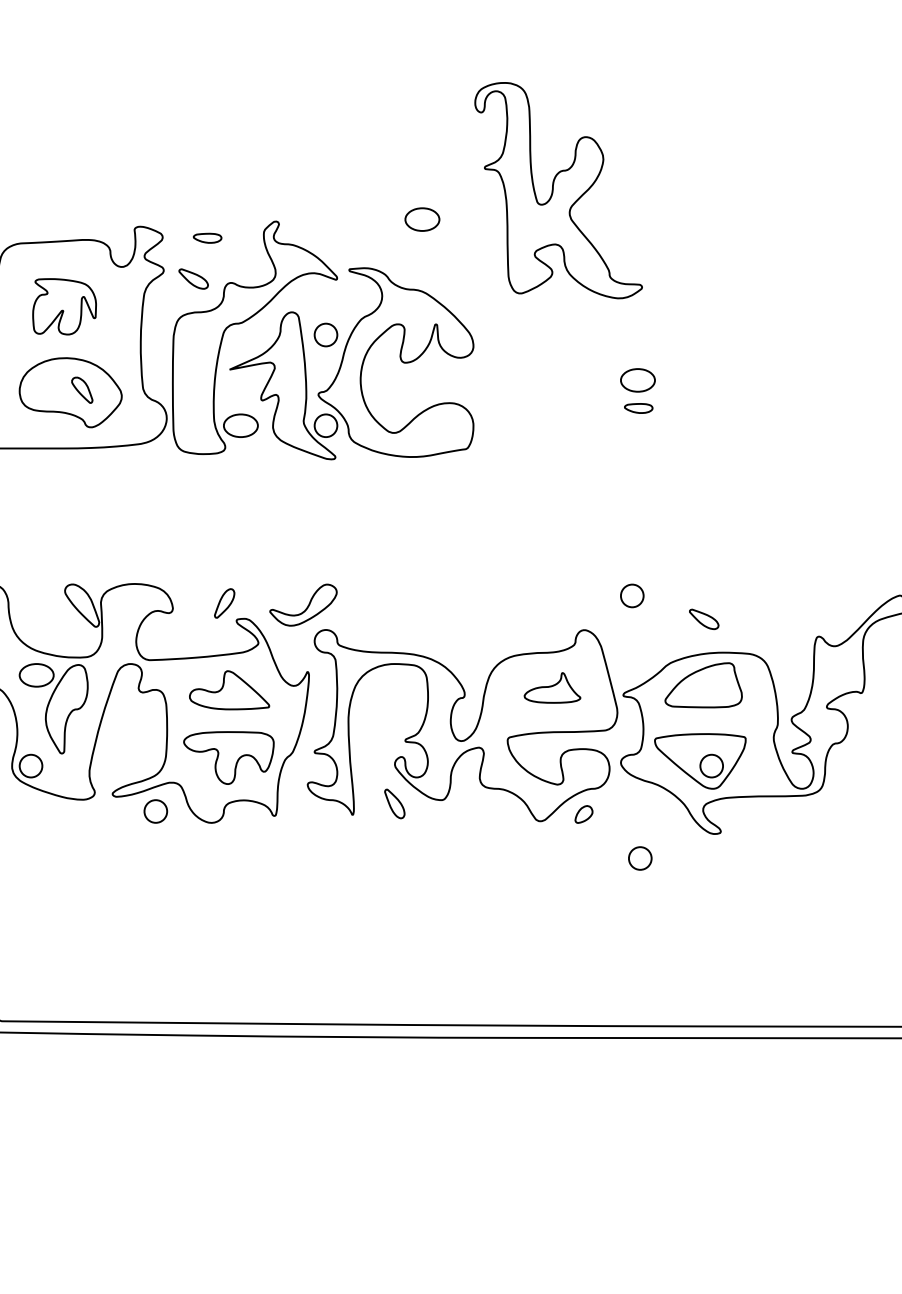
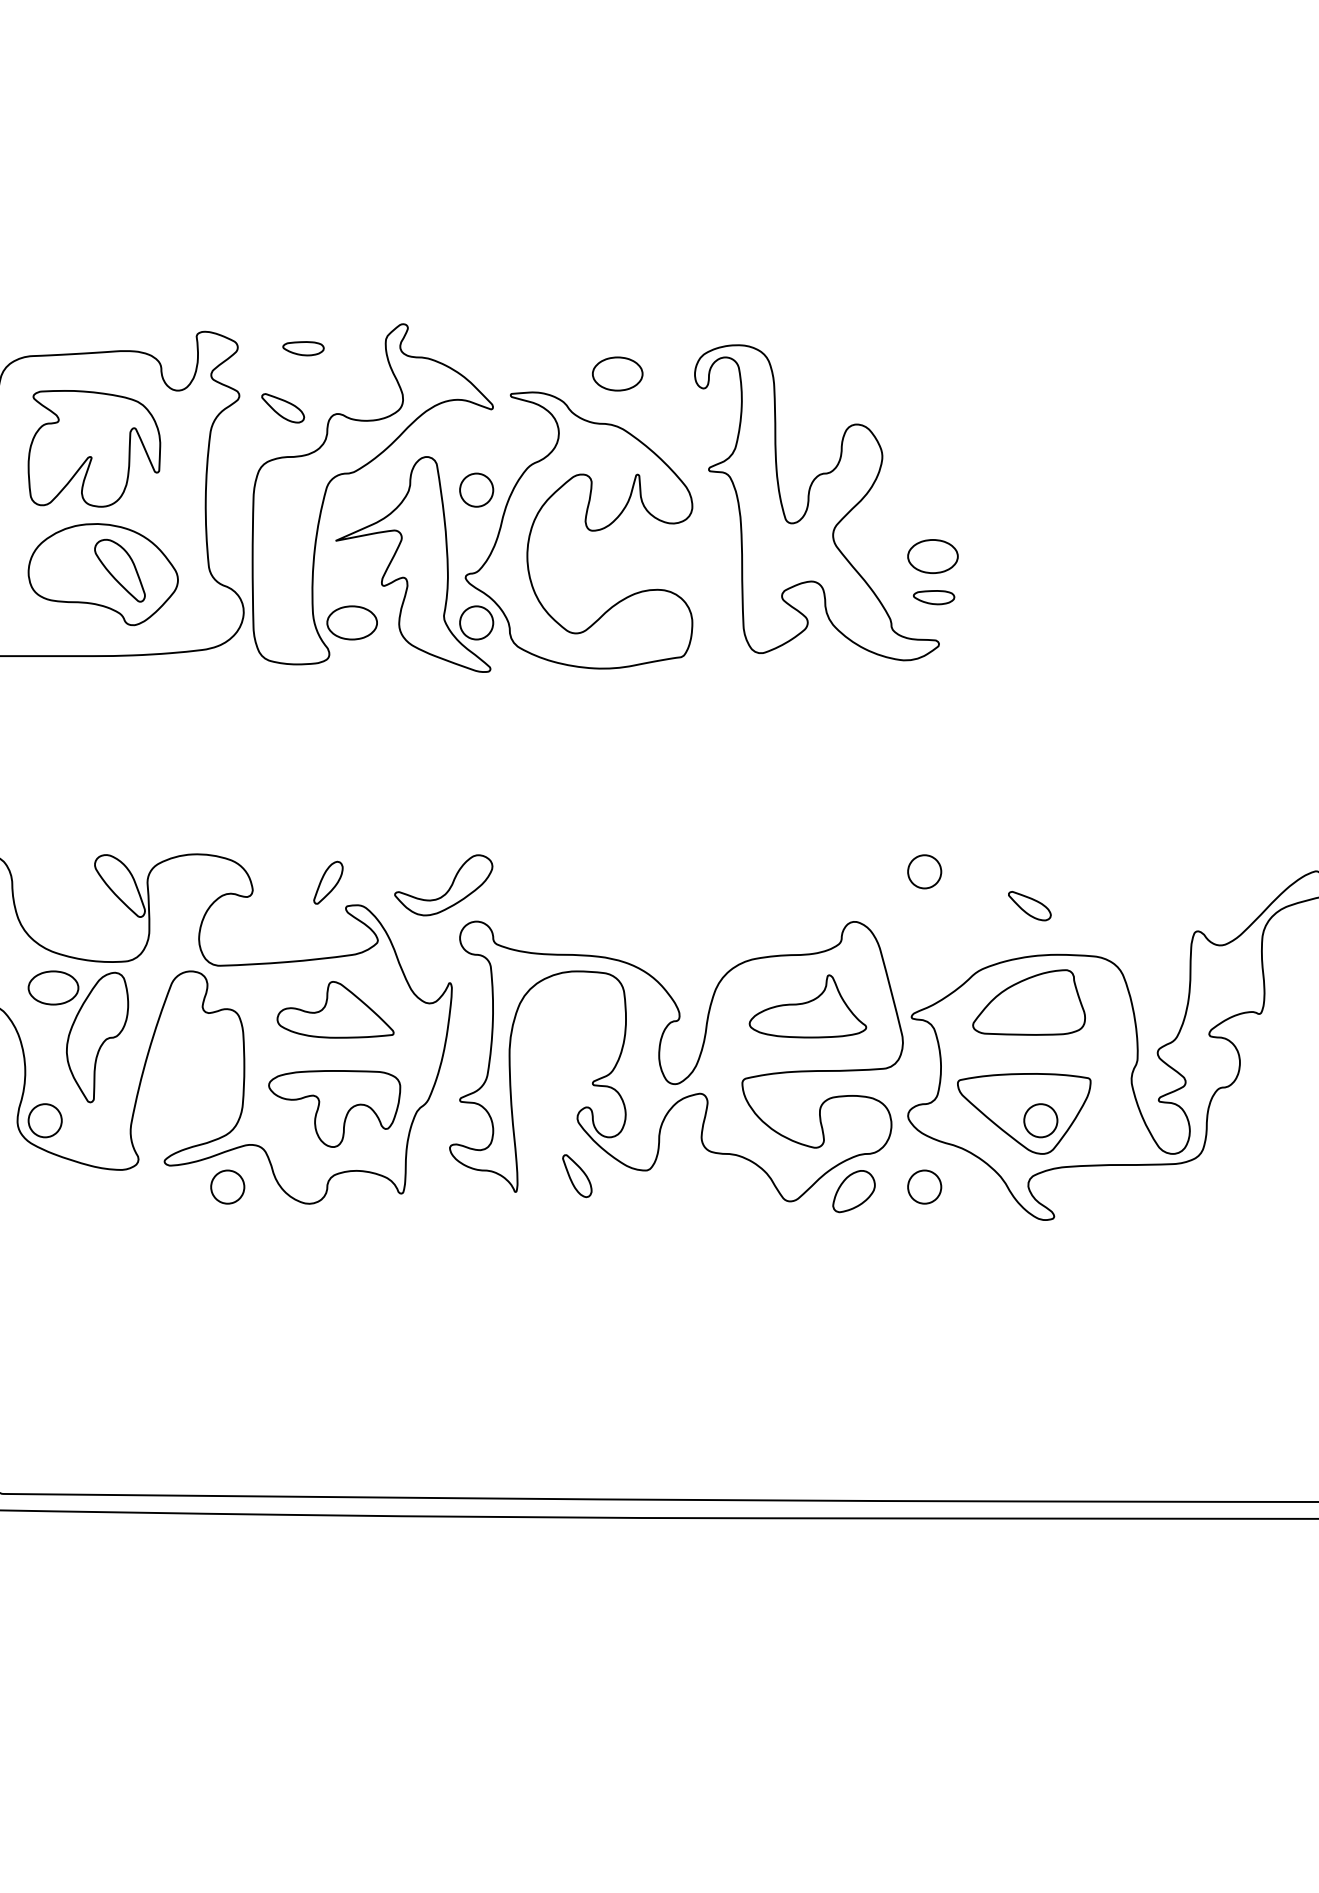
part: (558, 190) -> (816, 502), moved
part: (422, 219) -> (617, 373), moved
part: (64, 306) -> (94, 448), size x1.43
part: (82, 390) -> (120, 571), size x1.67
part: (552, 687) -> (807, 1005), size x1.43
part: (583, 814) -> (853, 1191), size x1.67
part: (640, 858) -> (924, 1187), moved

